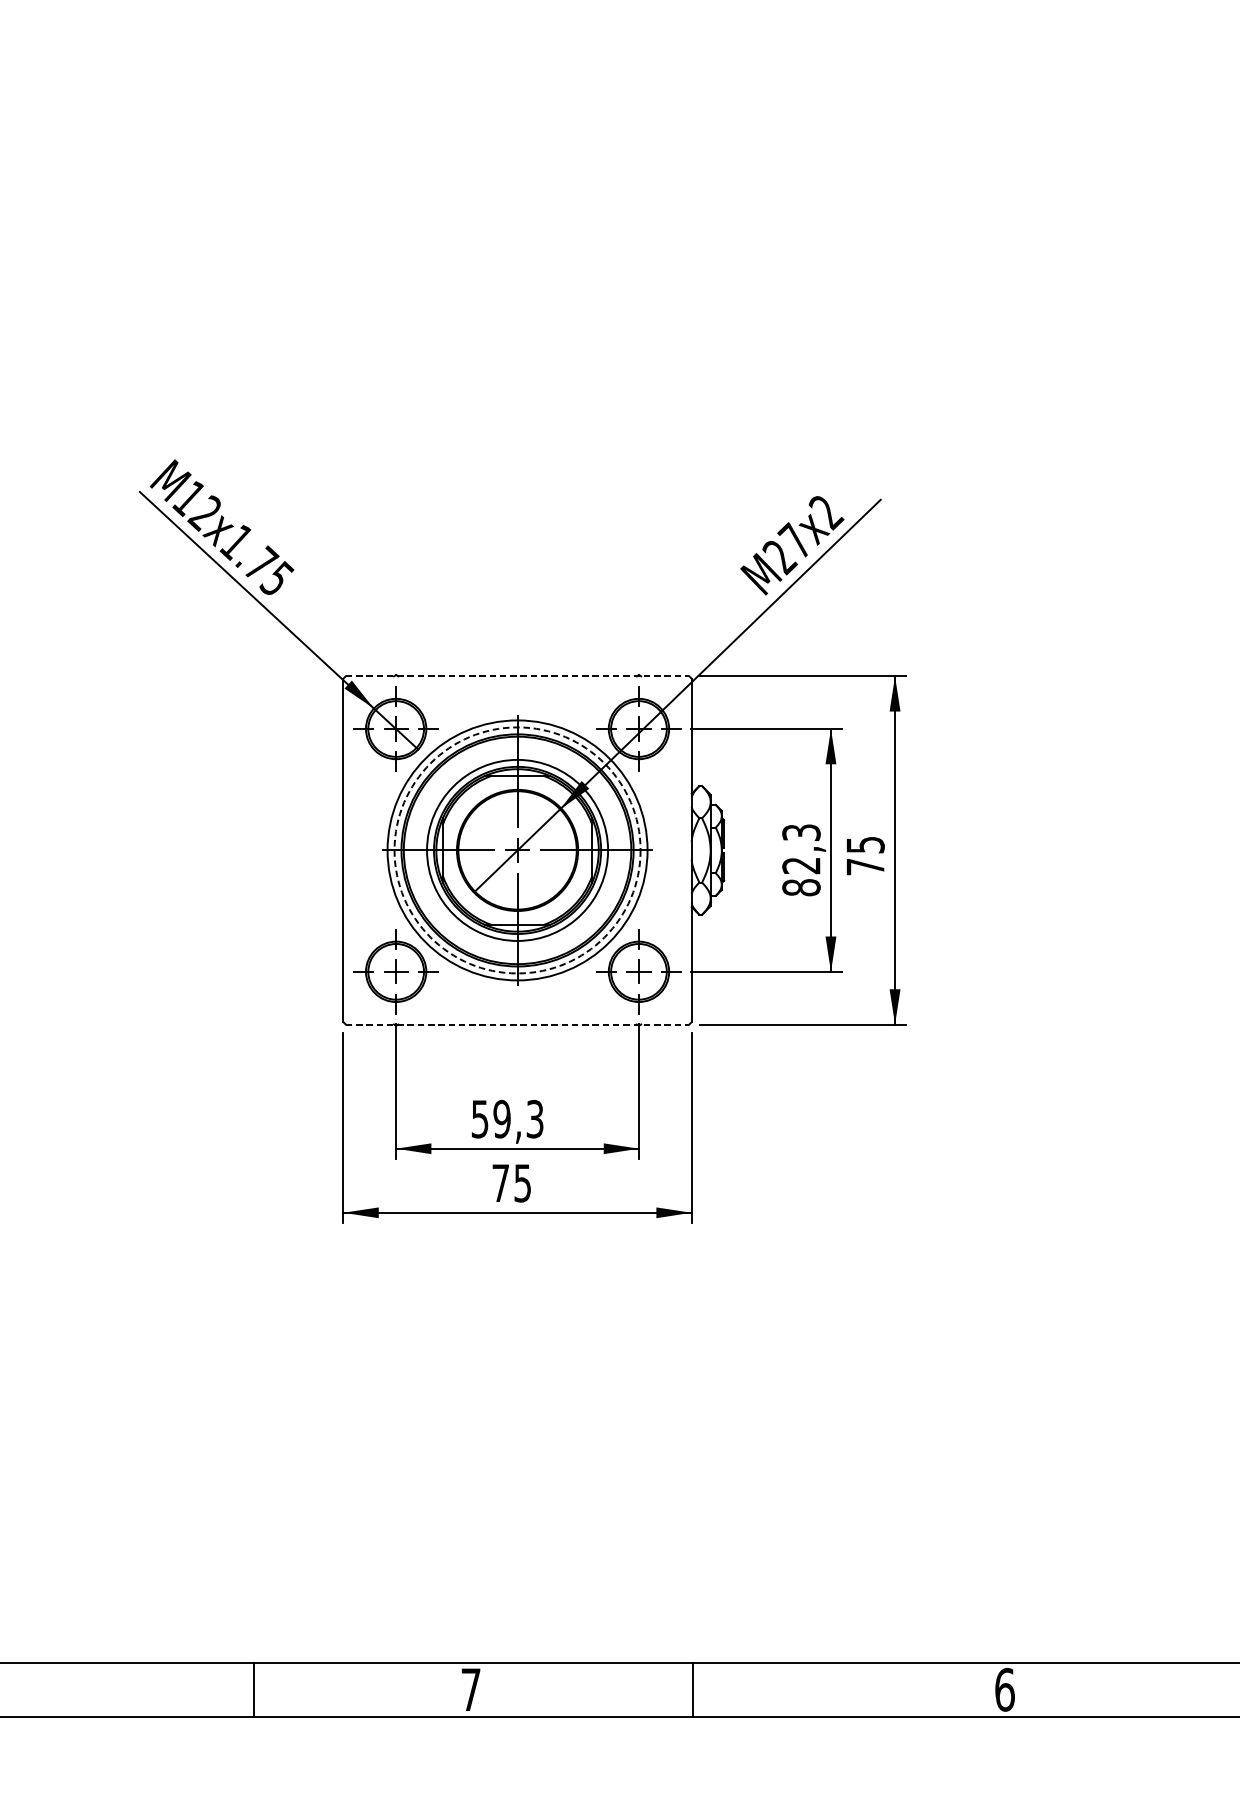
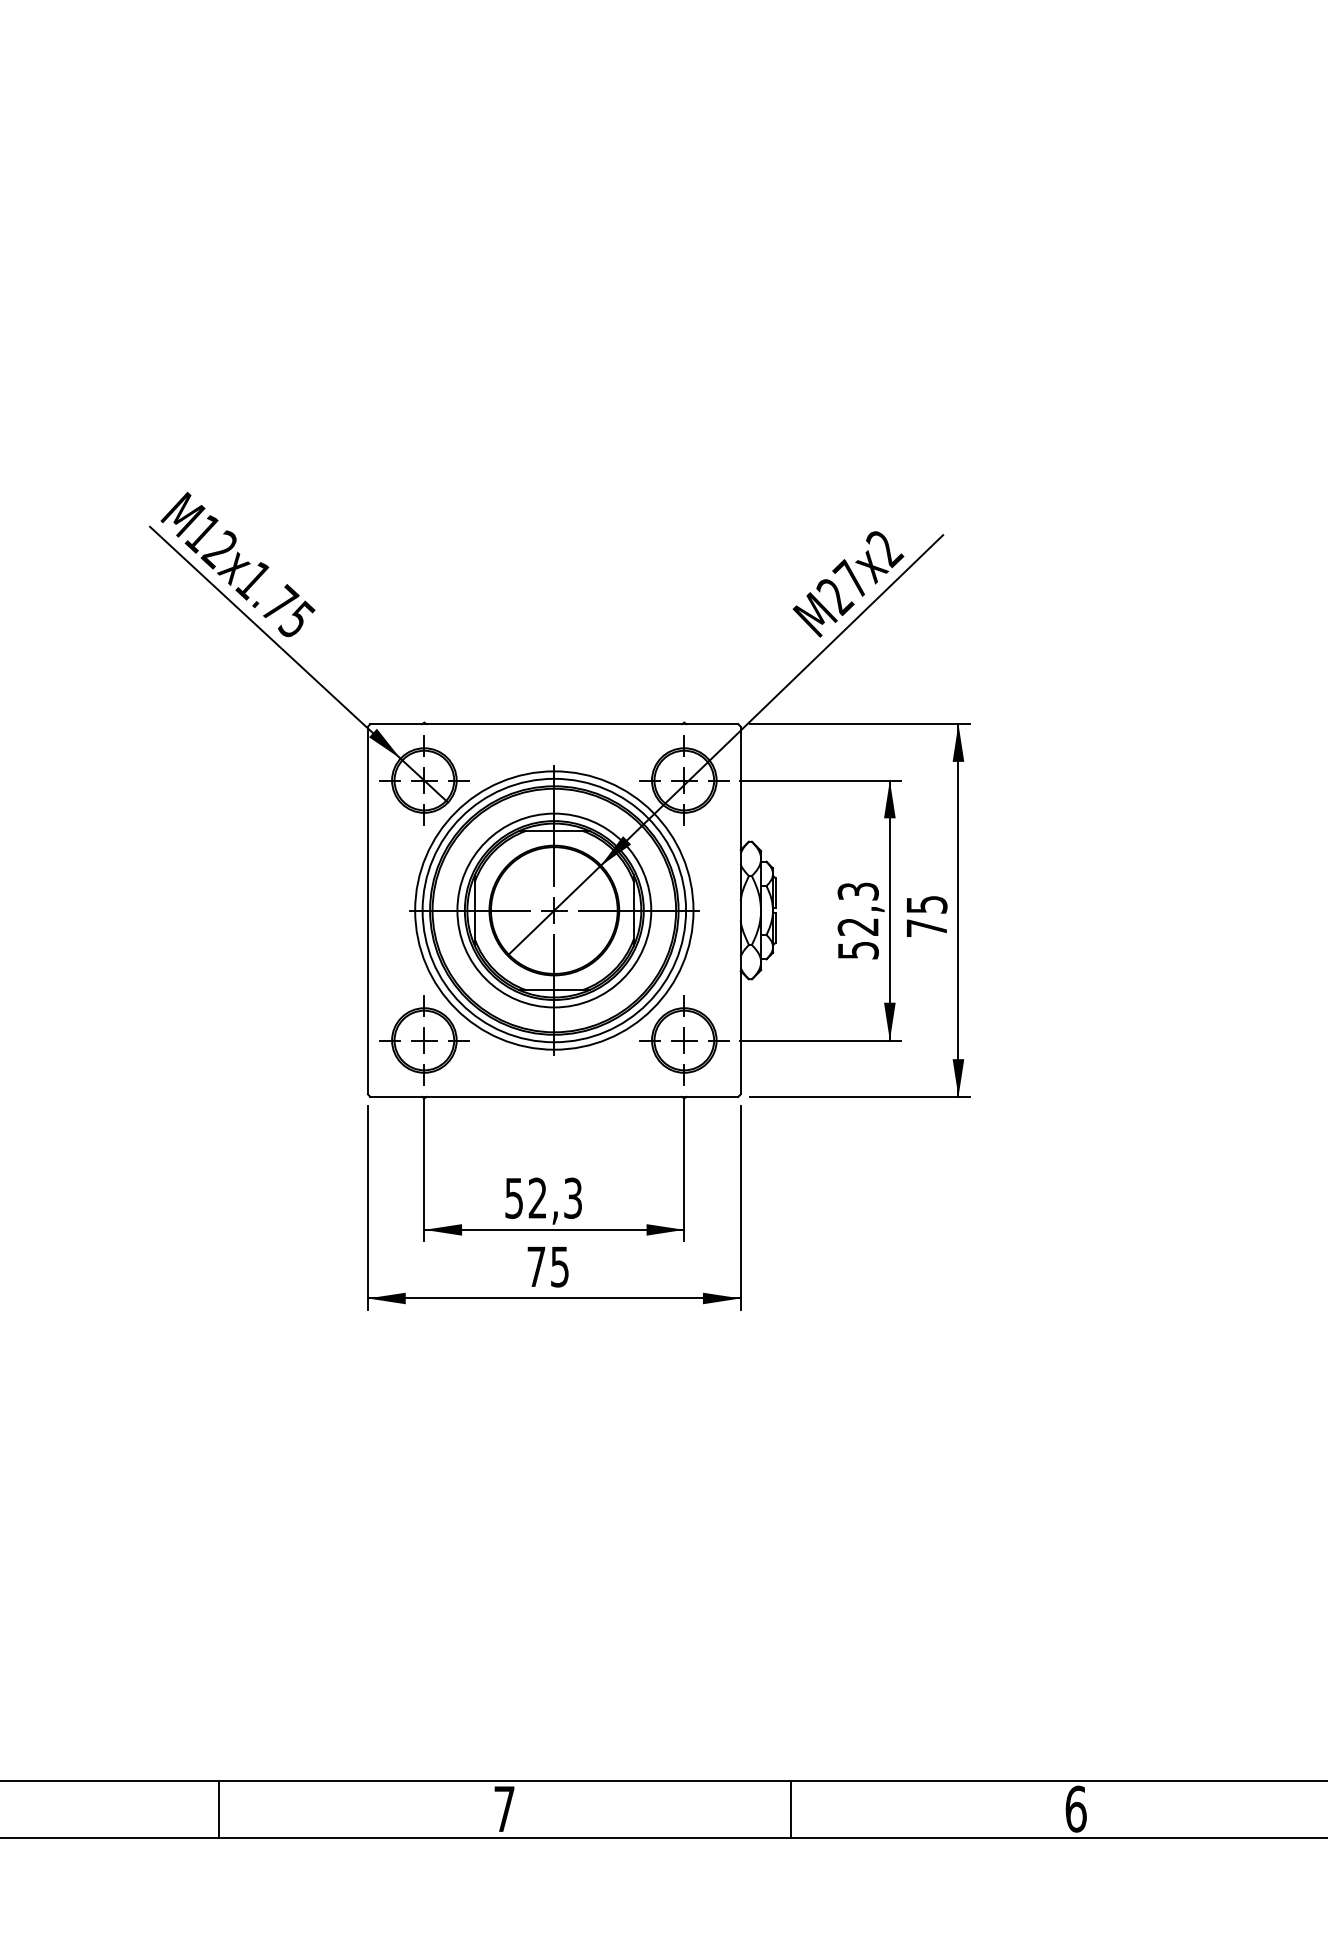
line: (517, 676) -> (554, 724), dashed -> solid
circle: (517, 850) -> (554, 910), dashed -> solid
text: (800, 887) -> (857, 950), 82,3 -> 52,3
line: (517, 1024) -> (554, 1096), dashed -> solid
text: (501, 1118) -> (537, 1197), 59,3 -> 52,3
line: (254, 1689) -> (219, 1808), moved
line: (692, 1689) -> (790, 1808), moved

